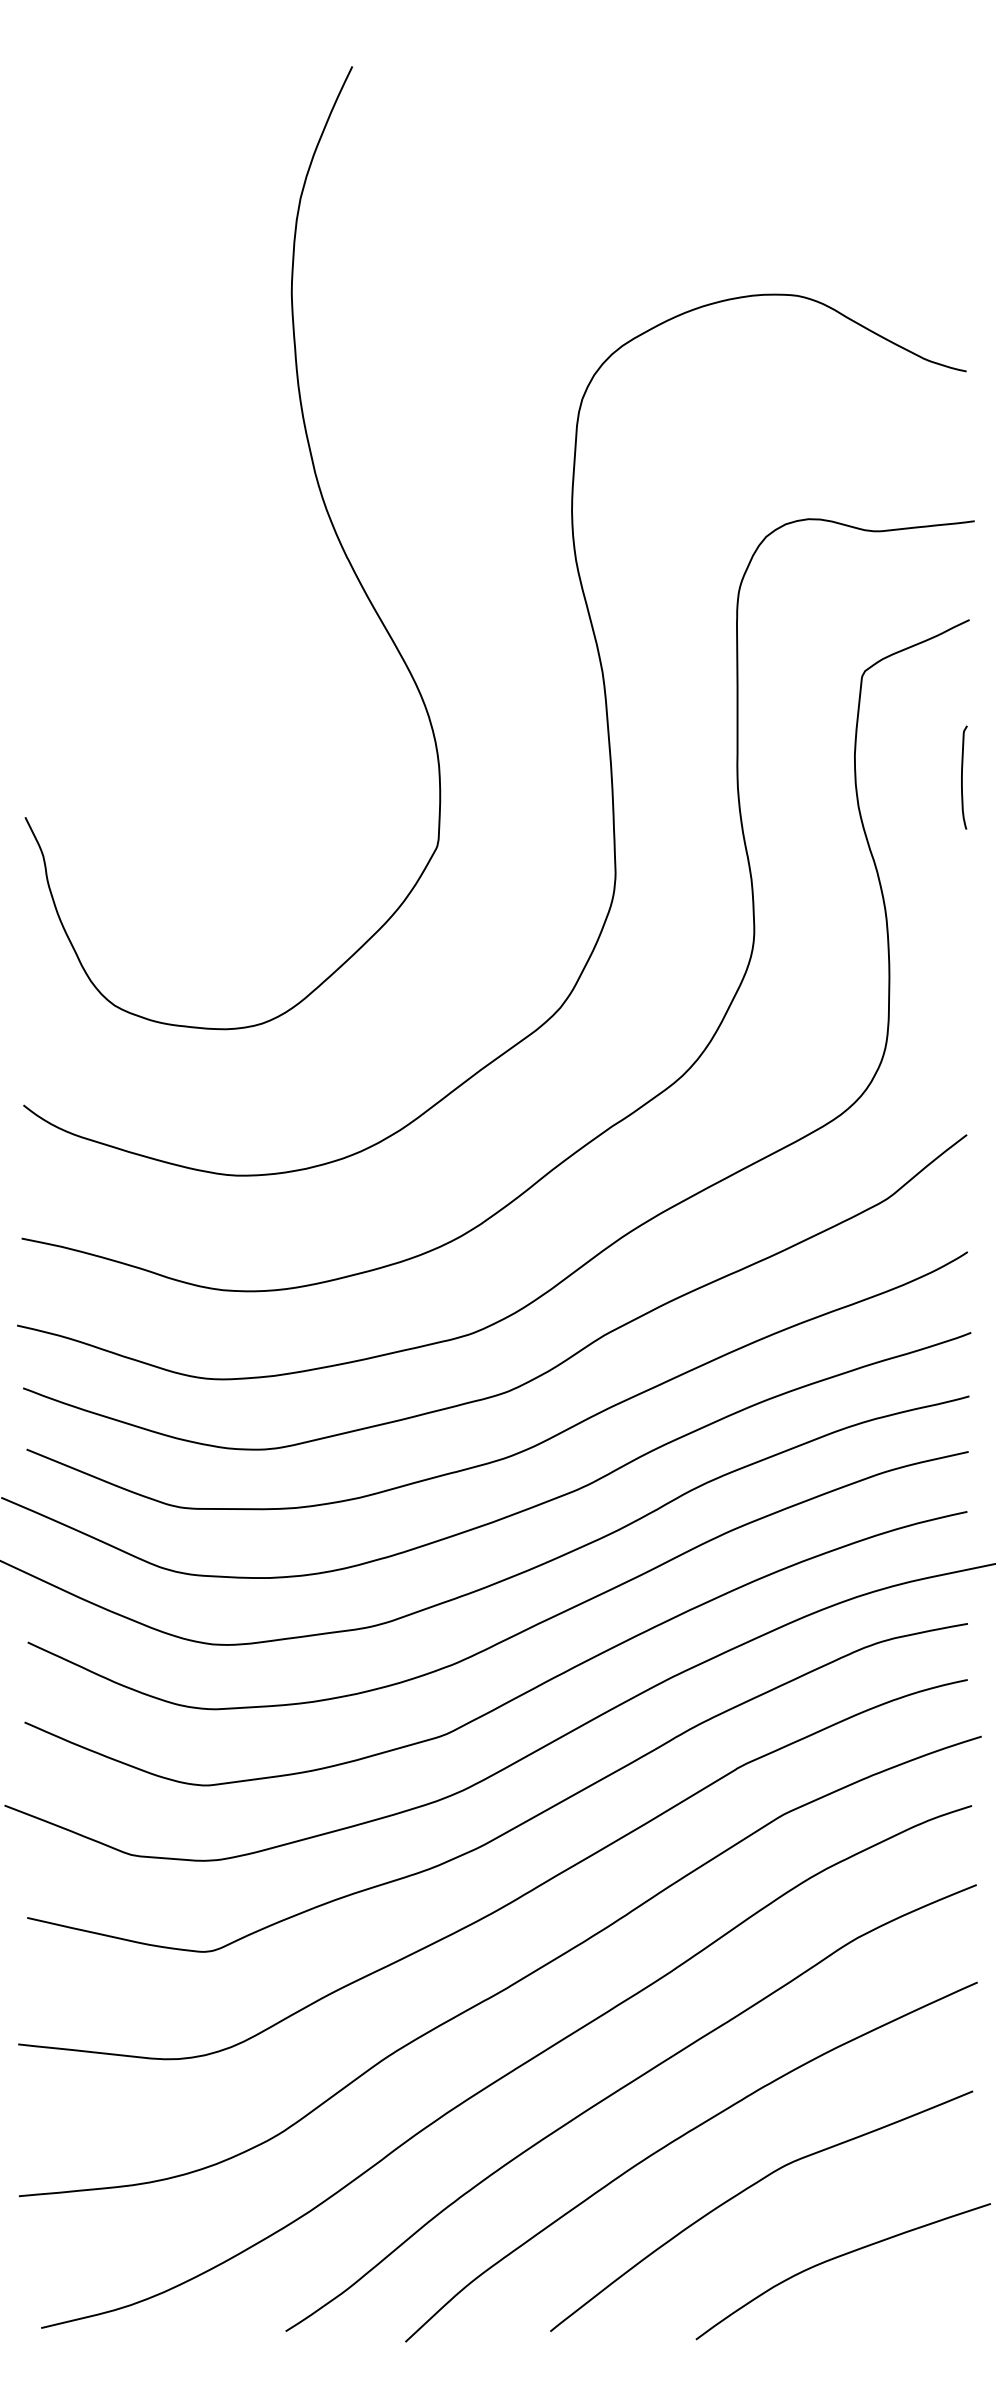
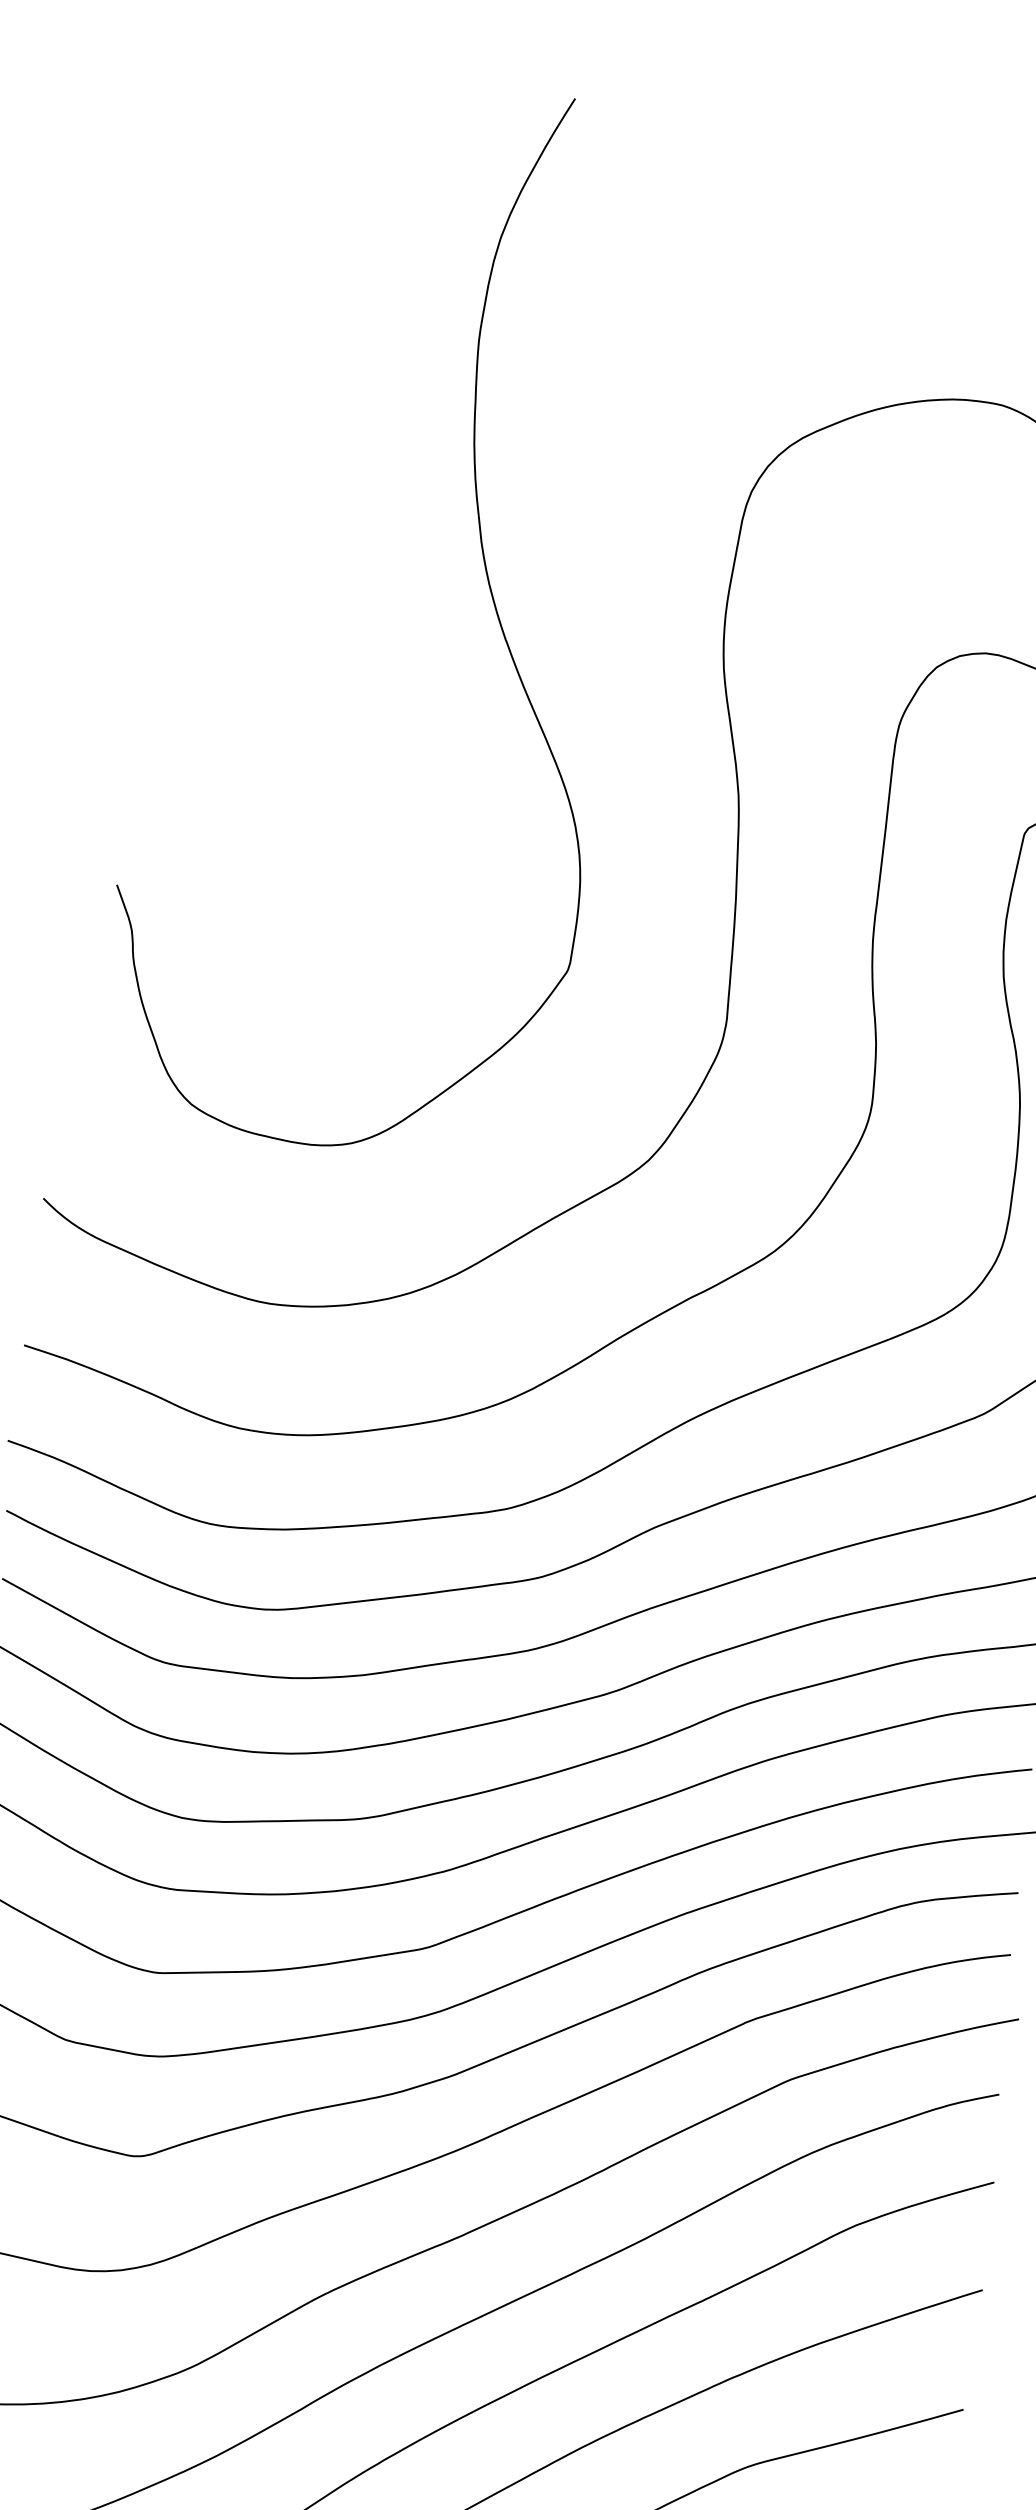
curve: (327, 515) -> (489, 590), moved

